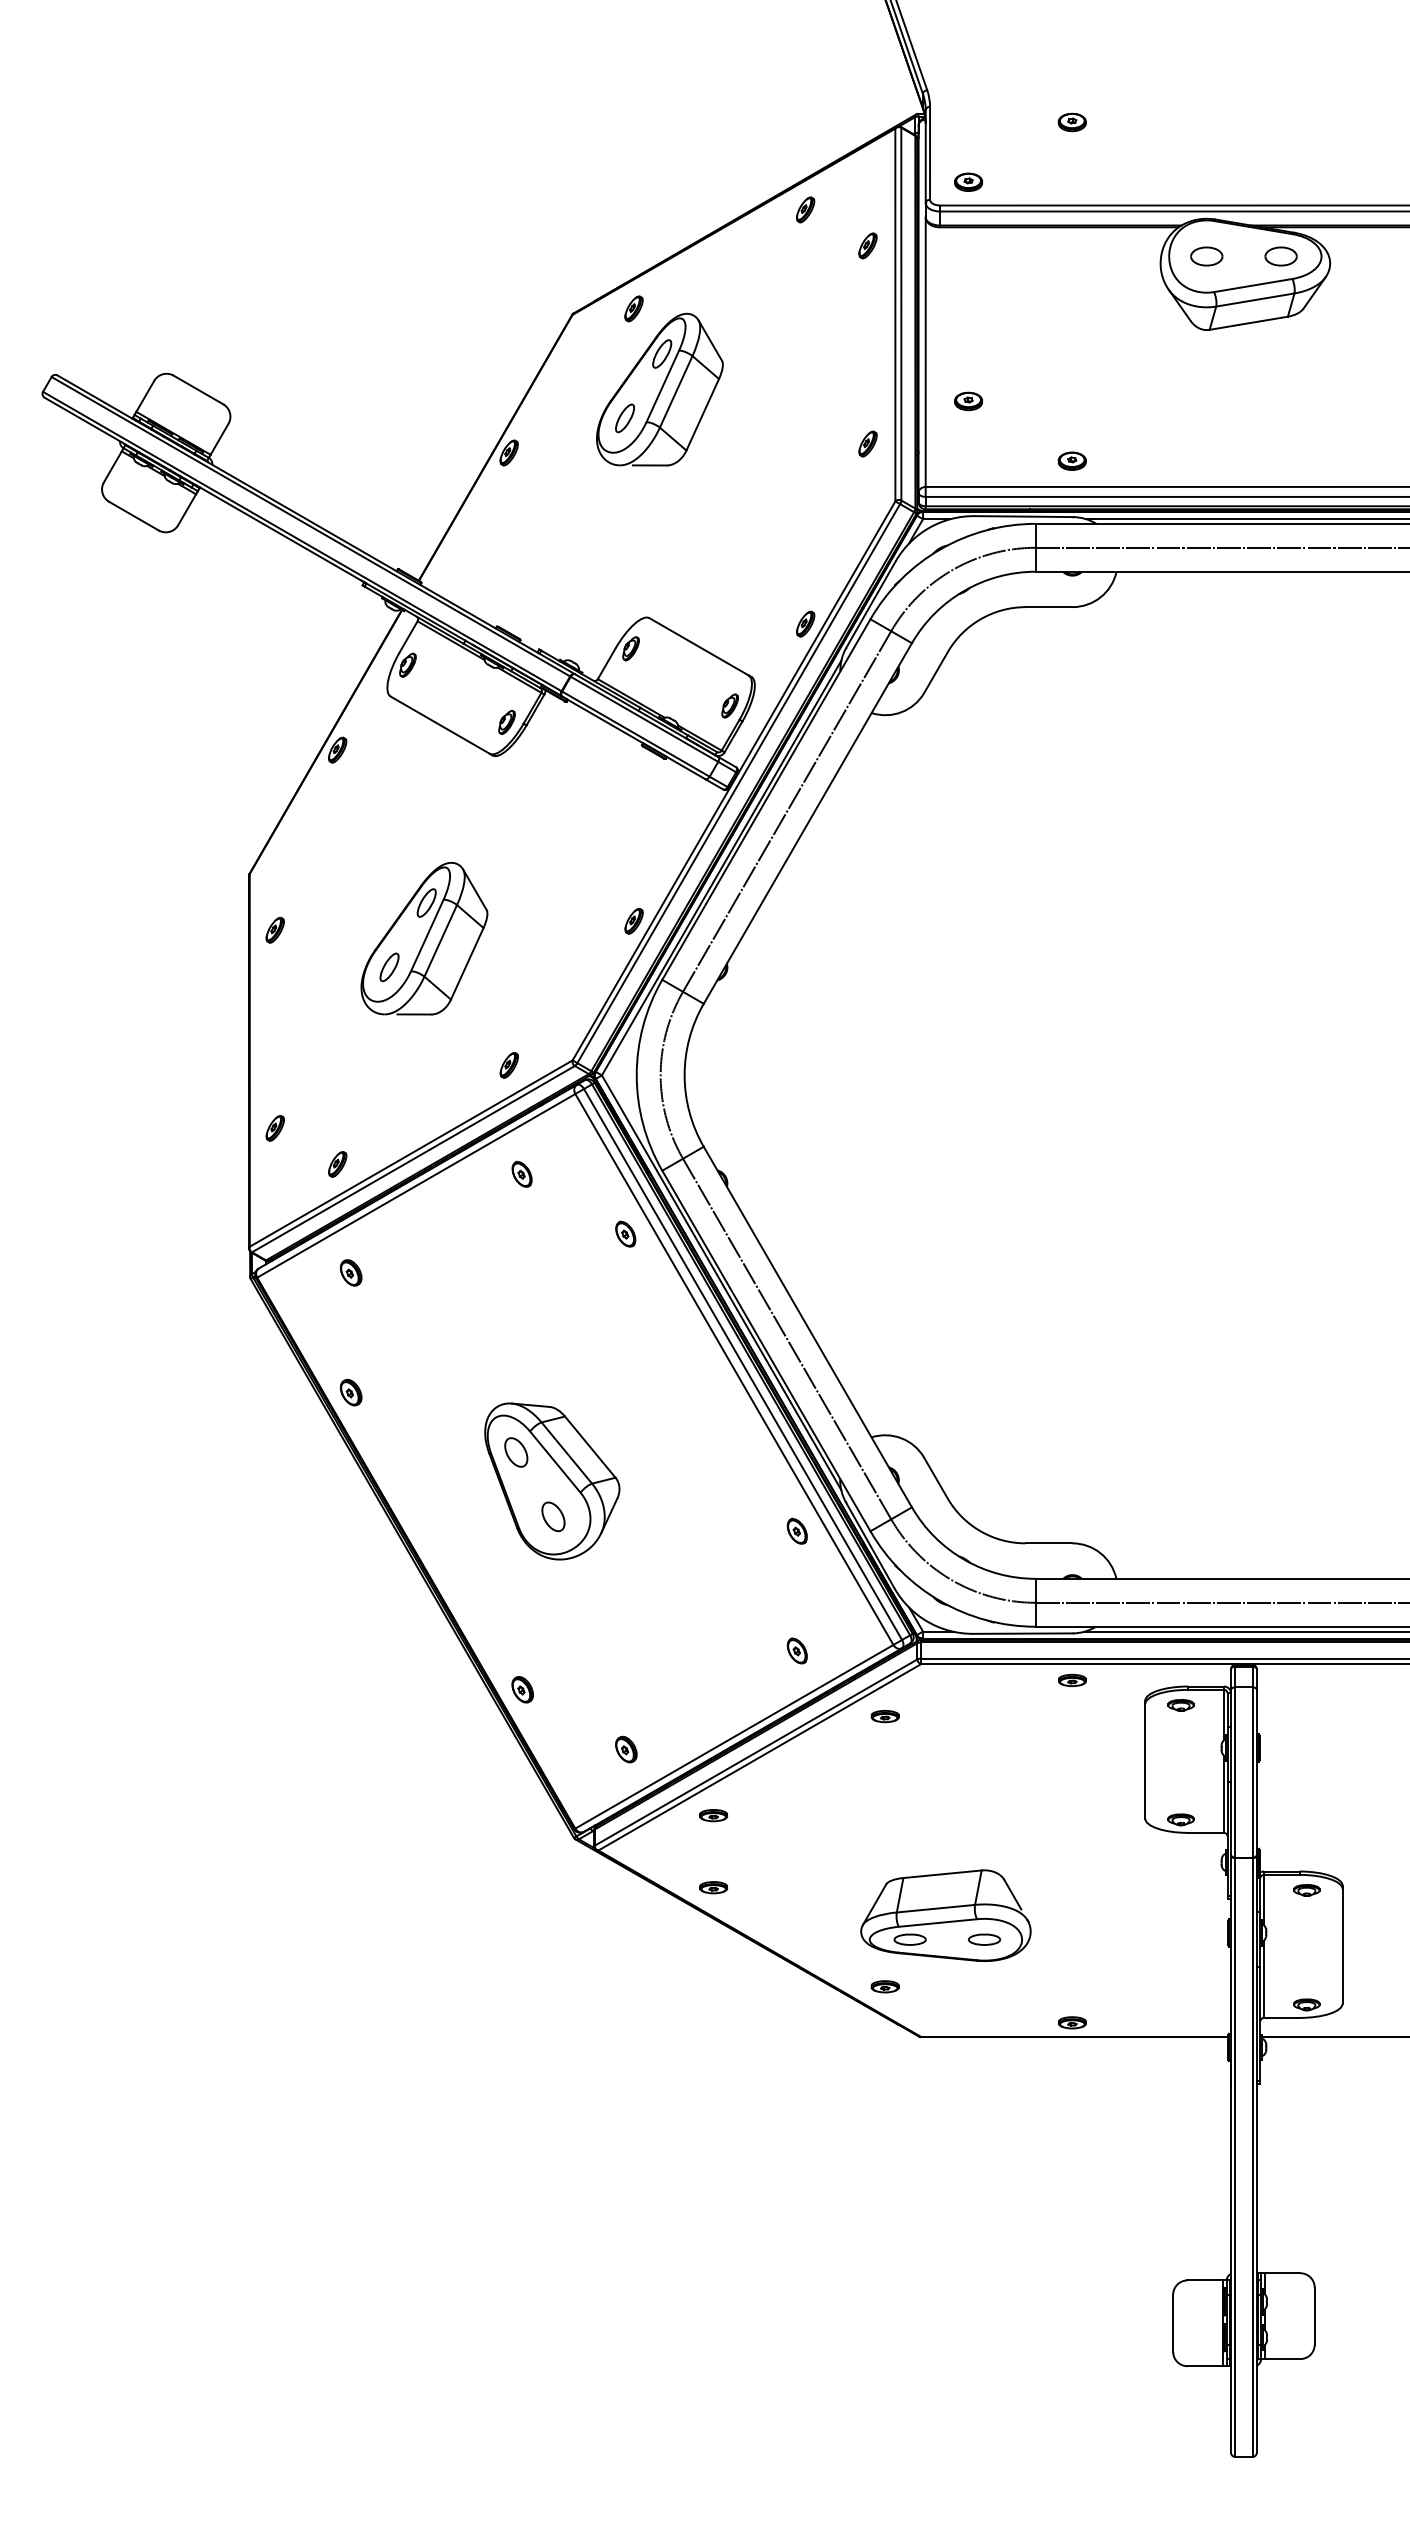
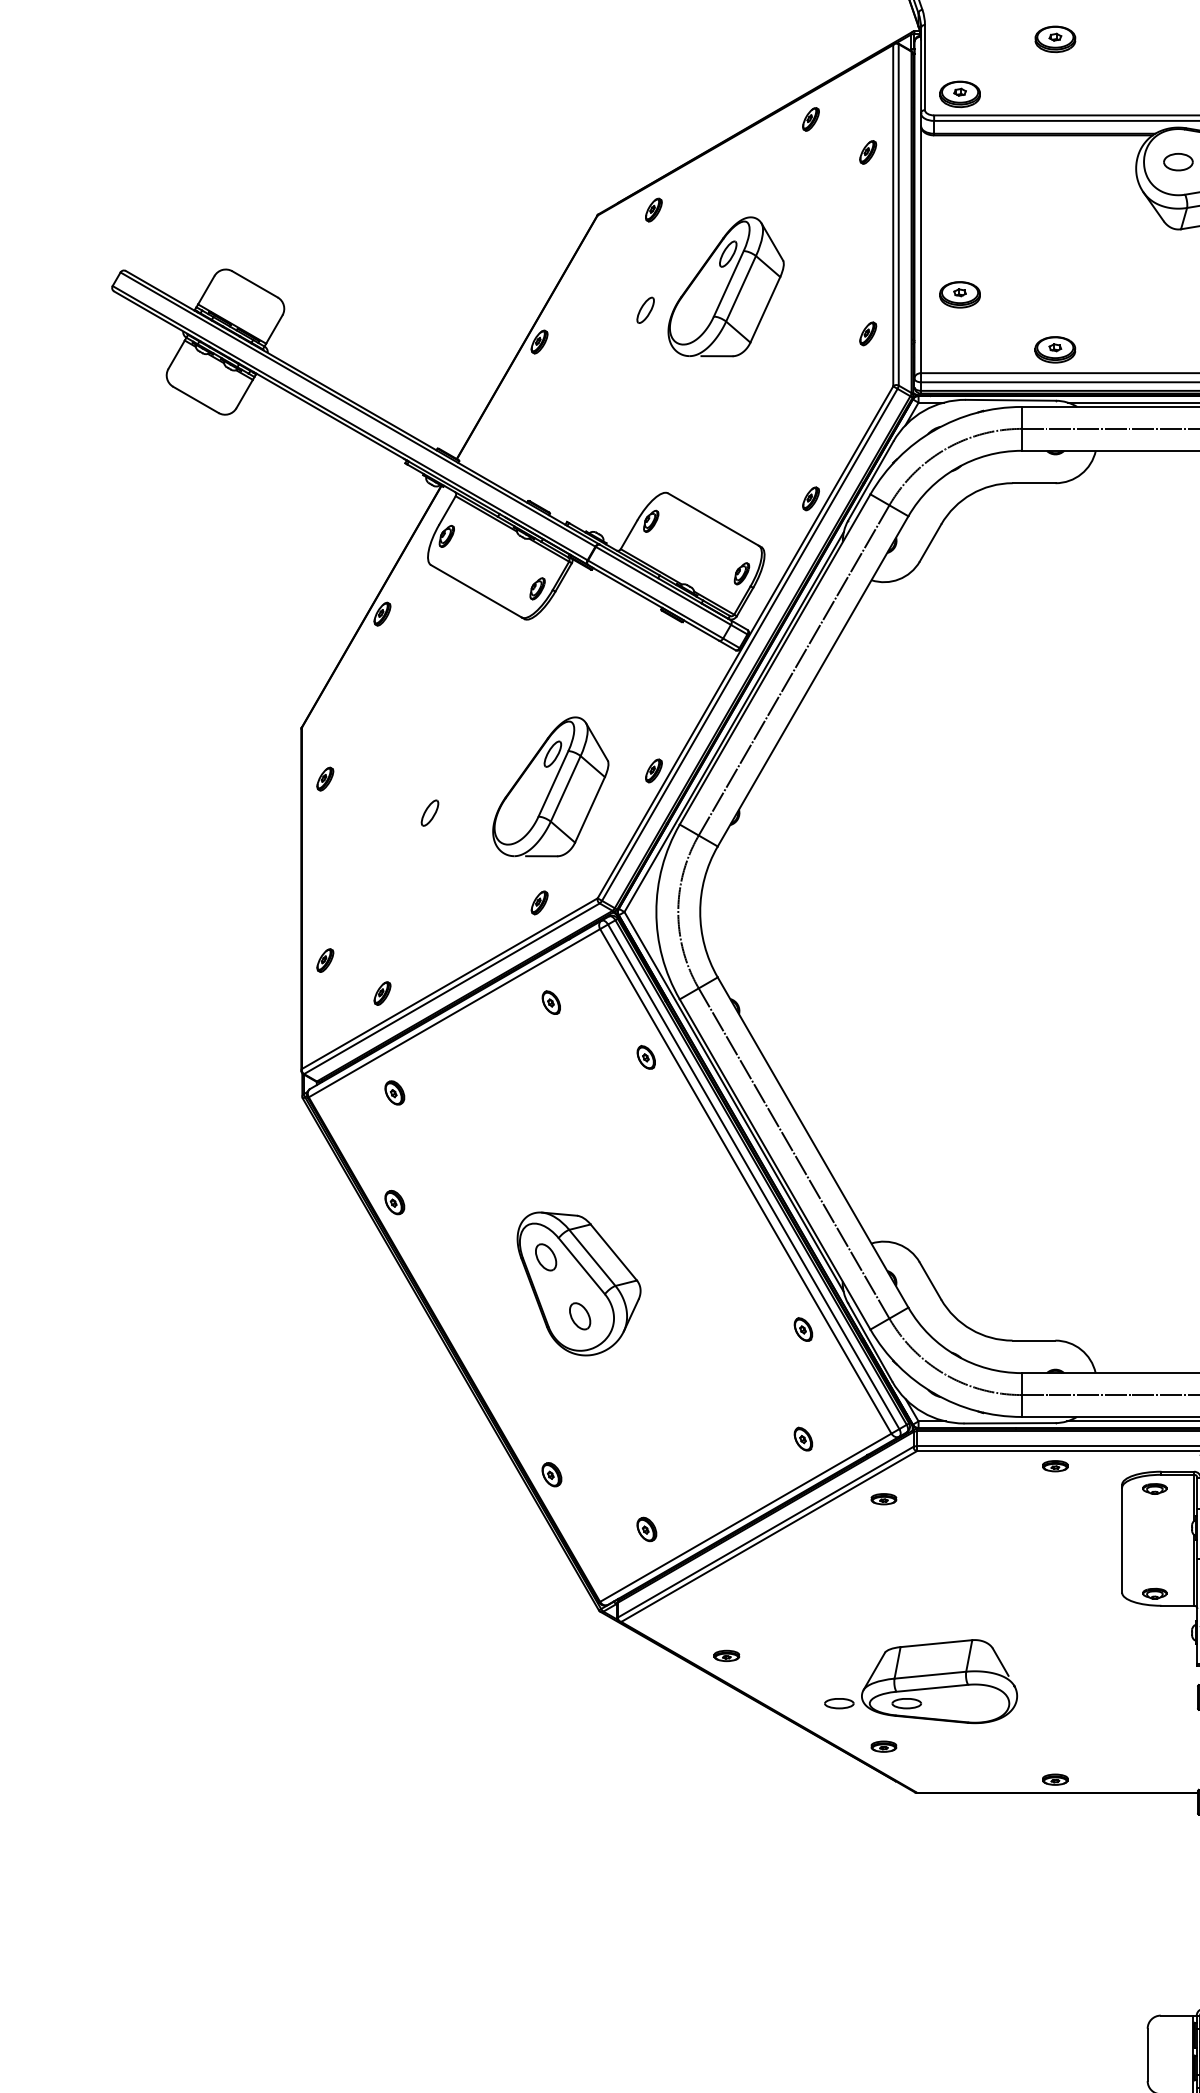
part: (1071, 122) -> (1054, 39), size x1.6
part: (968, 181) -> (960, 93), size x1.6
part: (659, 389) -> (725, 286), moved
part: (968, 401) -> (960, 294), size x1.6
part: (1071, 460) -> (1054, 348), size x1.6
part: (424, 938) -> (550, 786), moved
part: (713, 1815) -> (726, 1589), removed
part: (984, 1939) -> (839, 1703), moved

